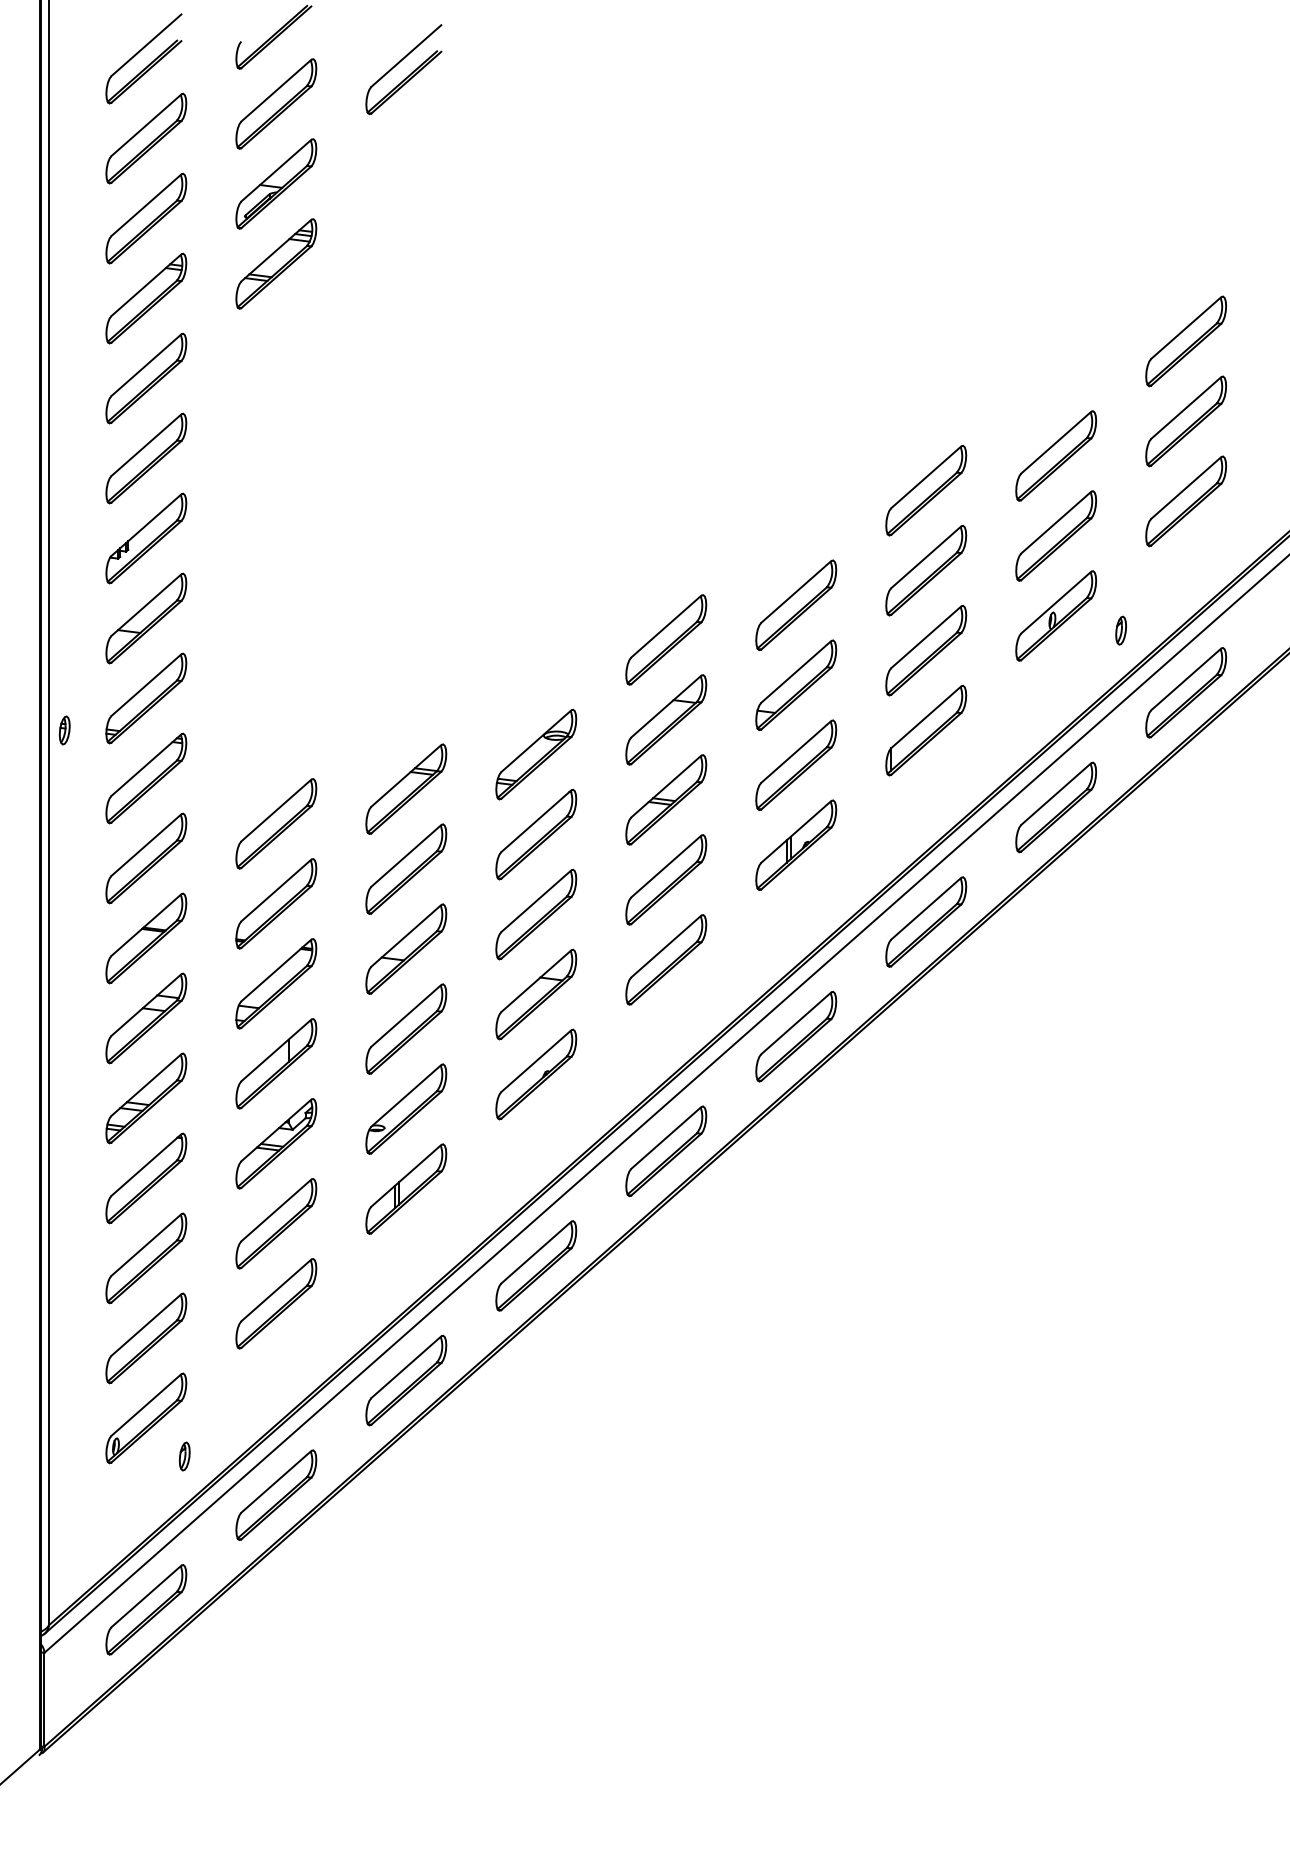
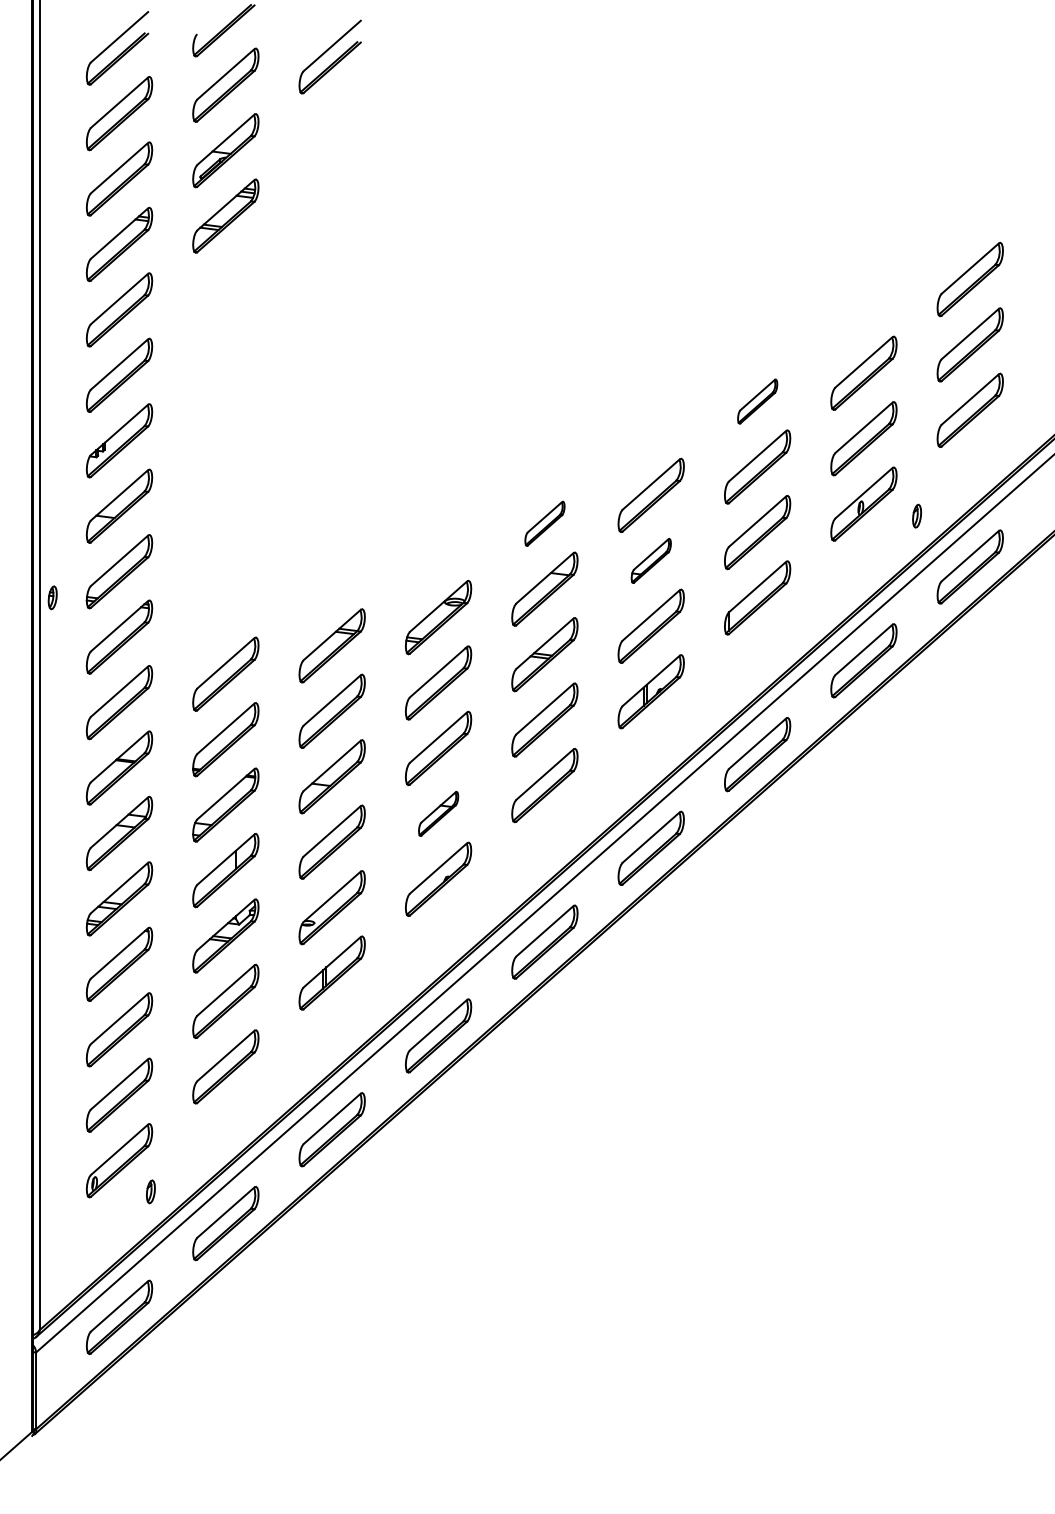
part: (926, 490) -> (757, 401), size x0.6
part: (666, 639) -> (545, 523), size x0.6
part: (796, 685) -> (651, 561), size x0.6
part: (536, 994) -> (438, 813), size x0.6

